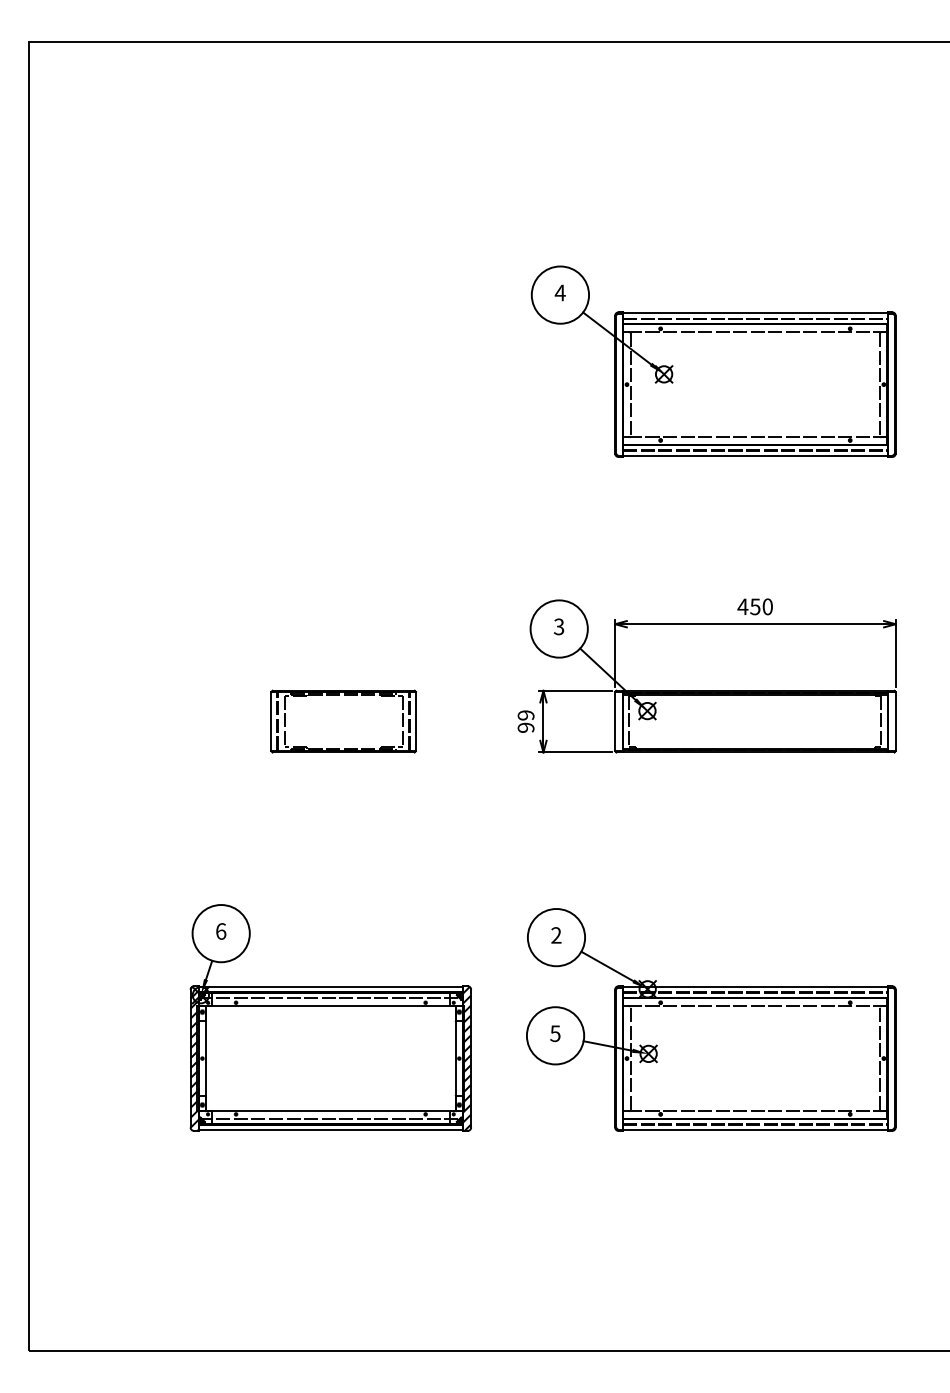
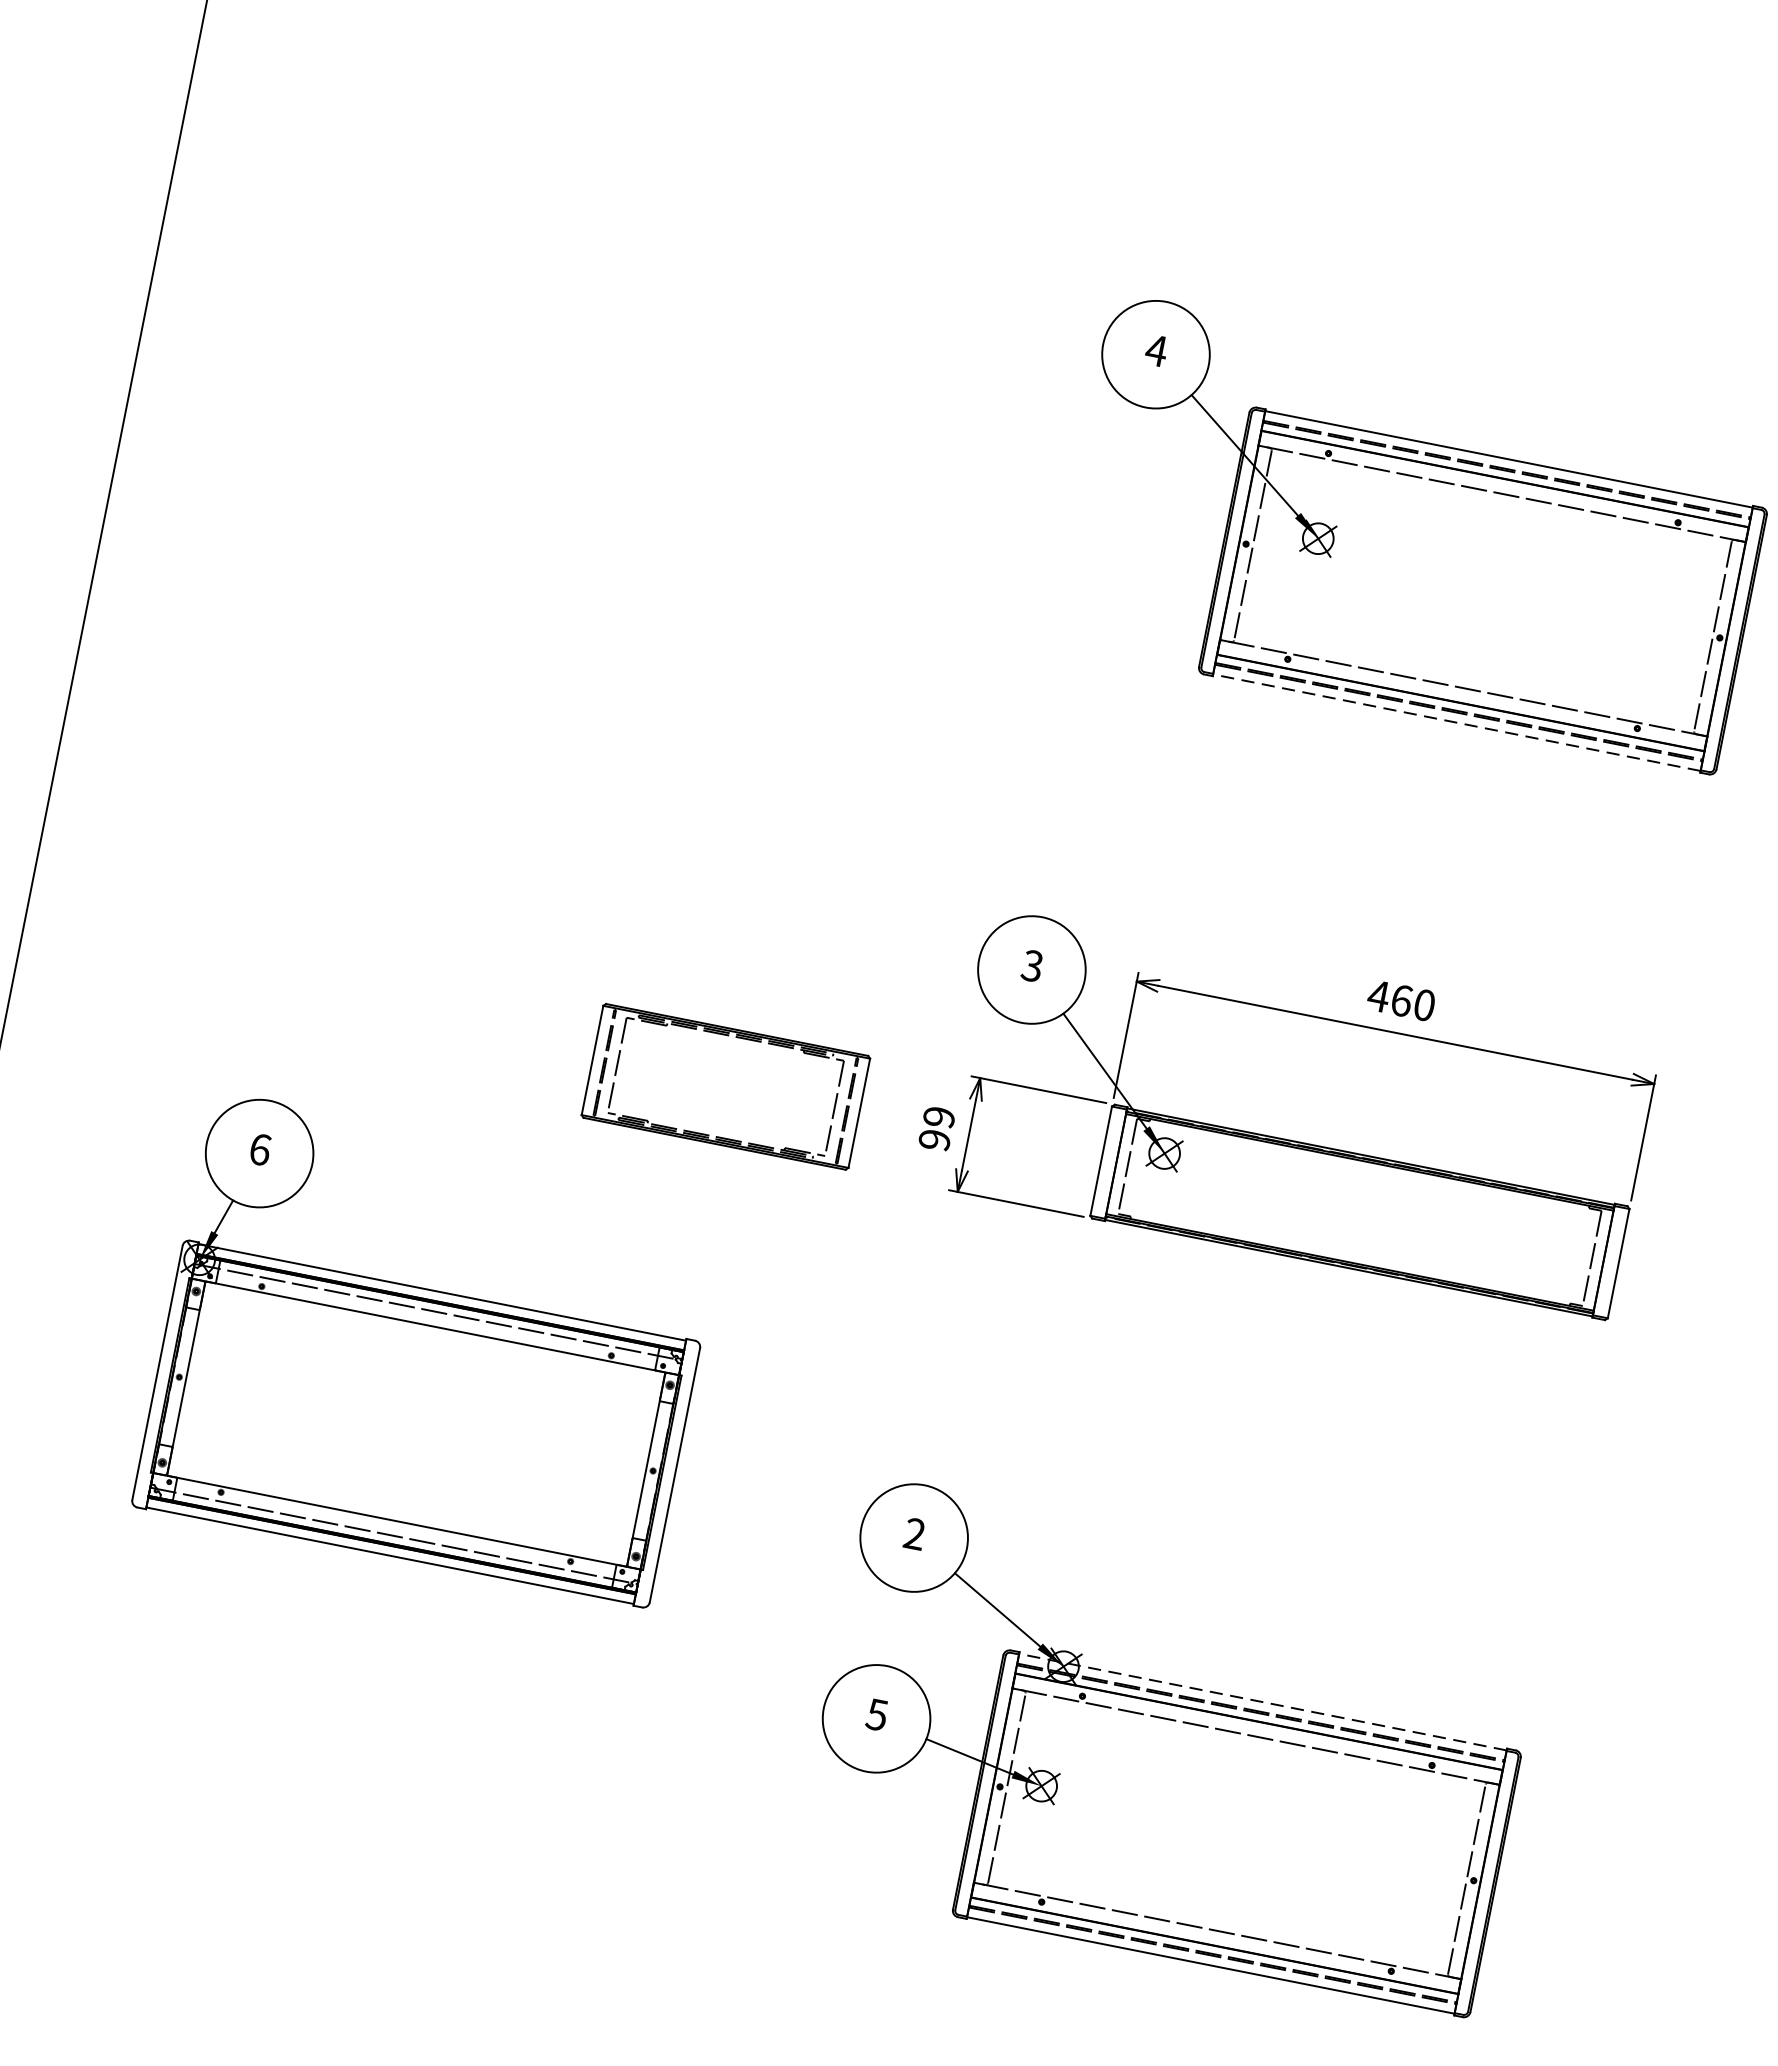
line: (754, 456) -> (1454, 723), solid -> dashed
text: (755, 606) -> (1402, 1000), 450 -> 460
part: (343, 721) -> (725, 1086), moved
line: (754, 987) -> (1261, 1702), solid -> dashed
part: (330, 1017) -> (430, 1348), moved

